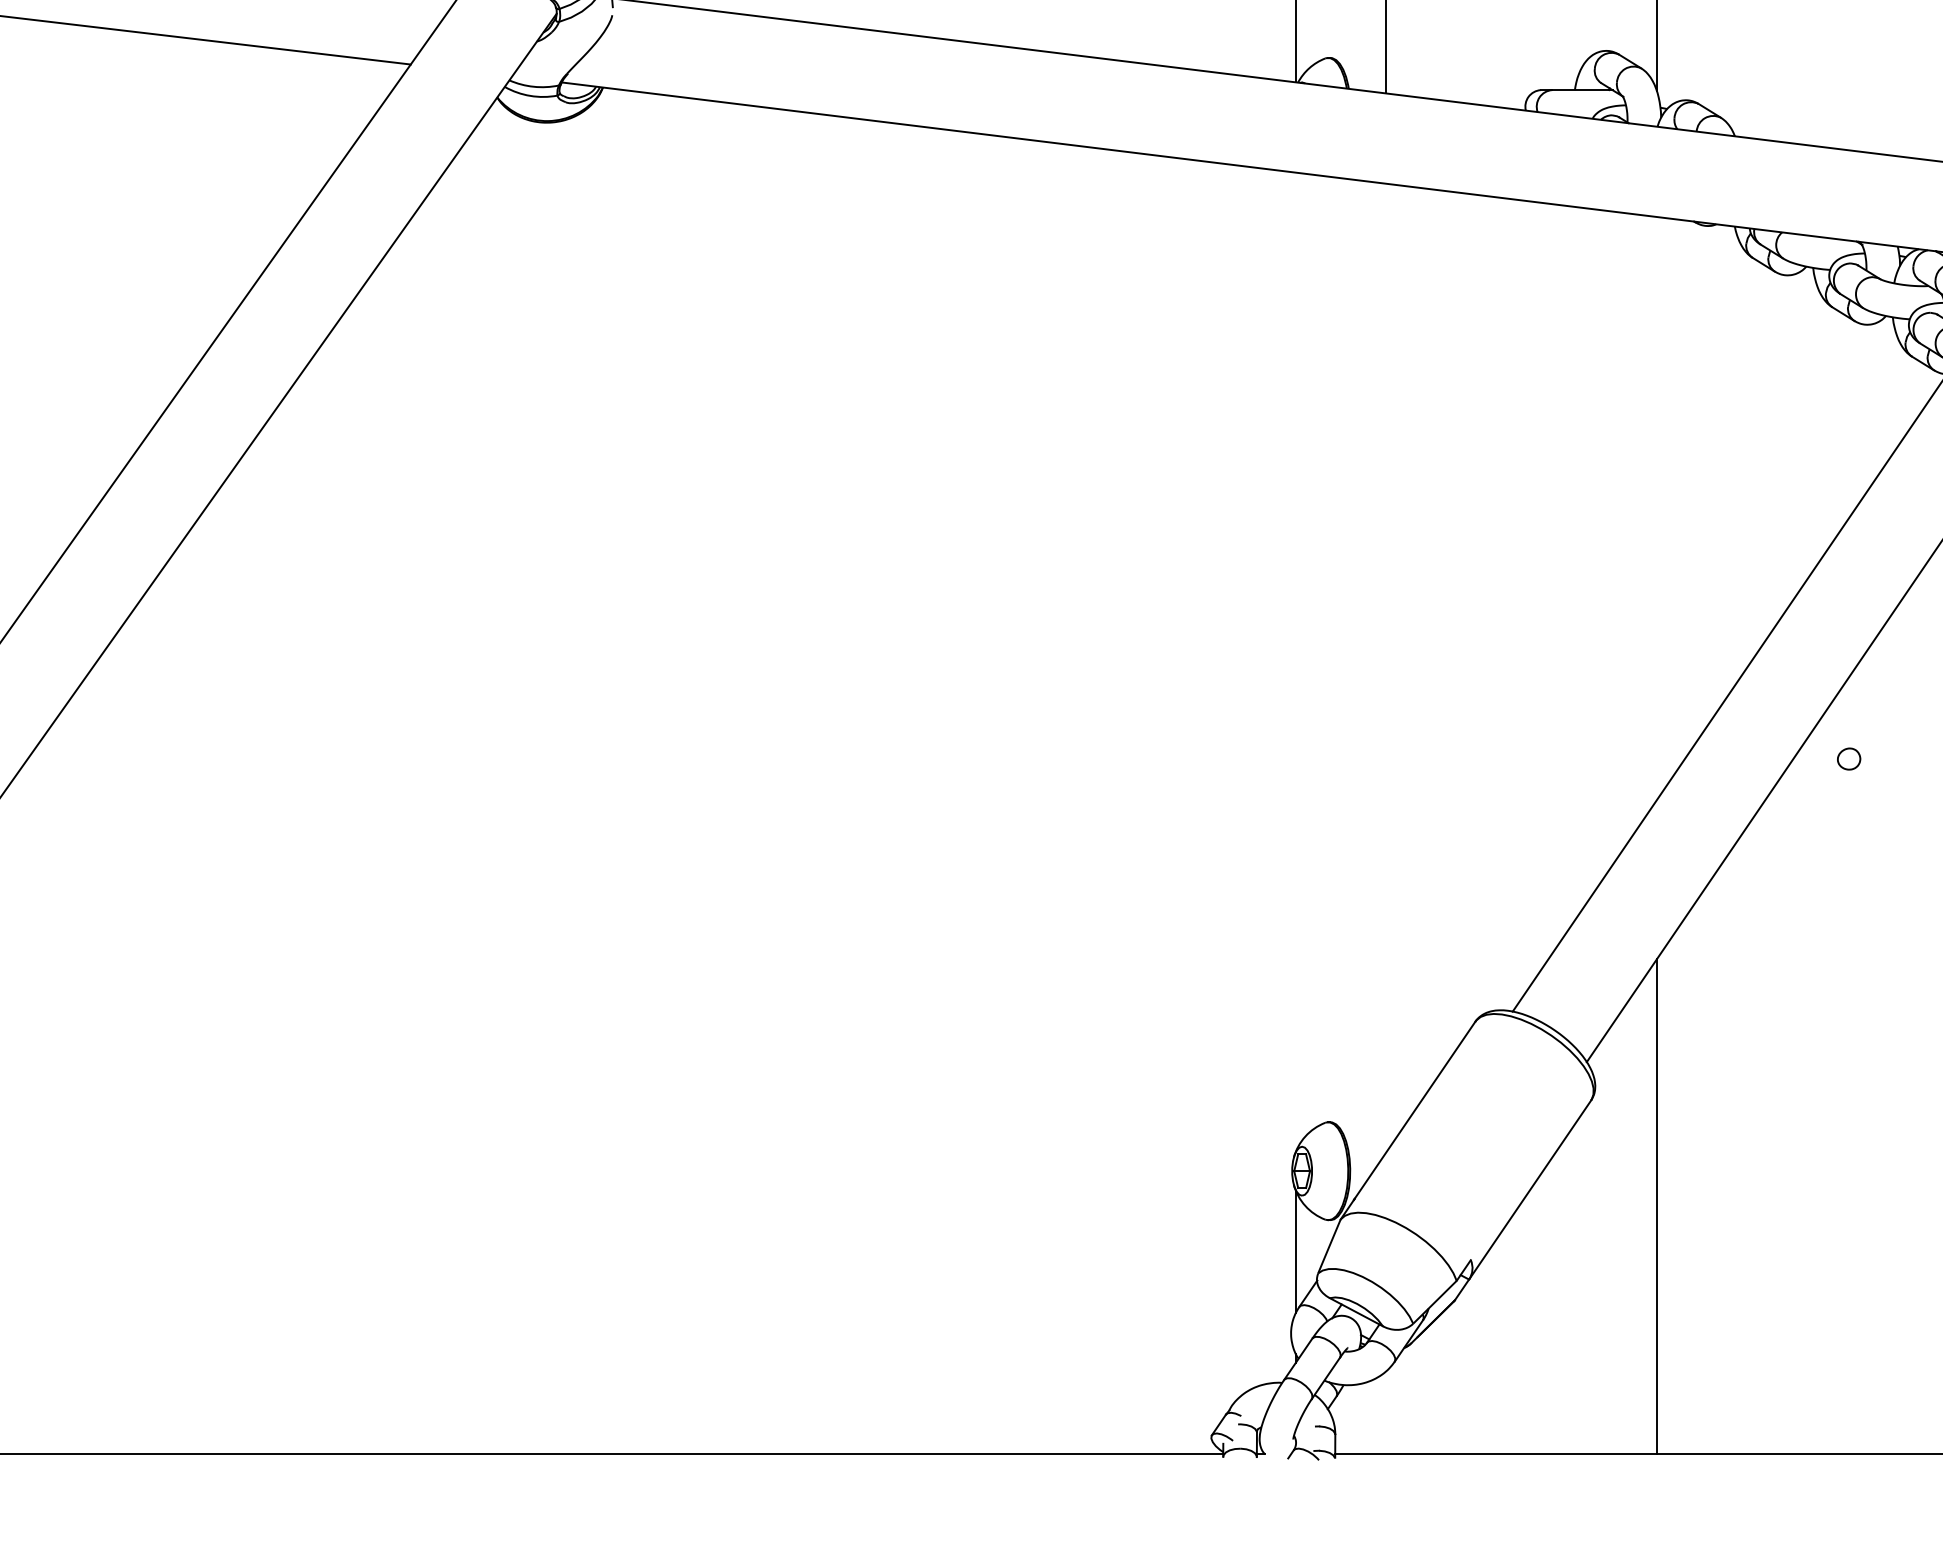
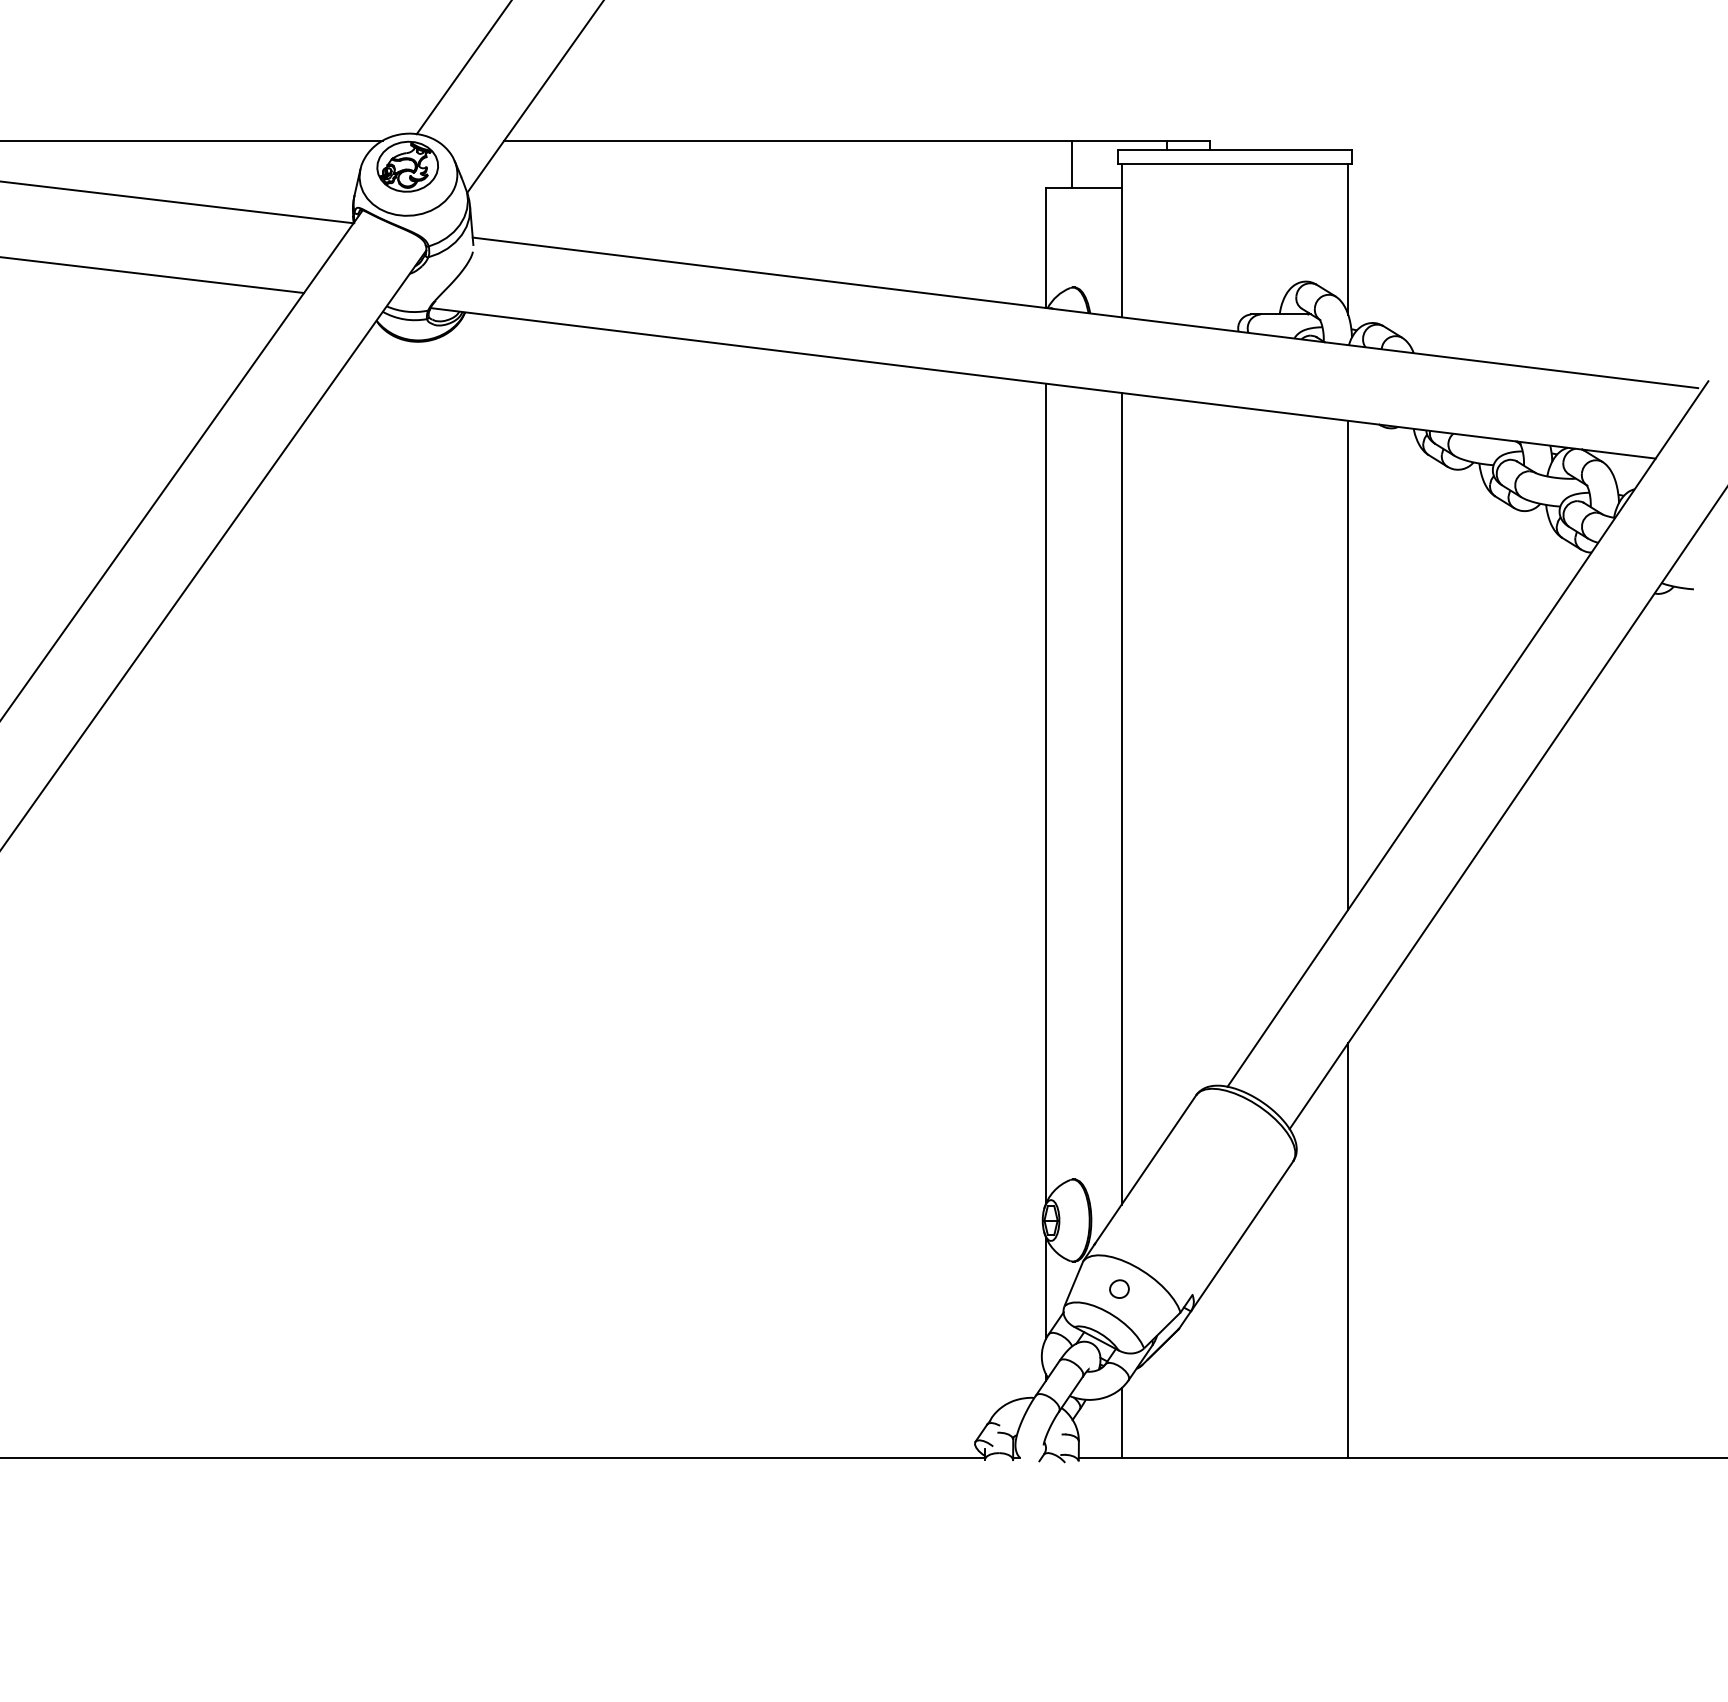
line: (1657, 507) -> (1348, 664), added
line: (1295, 661) -> (1045, 793), added
line: (1386, 667) -> (1121, 798), added
part: (1849, 758) -> (1119, 1288), moved
line: (1386, 1412) -> (1121, 1422), added

